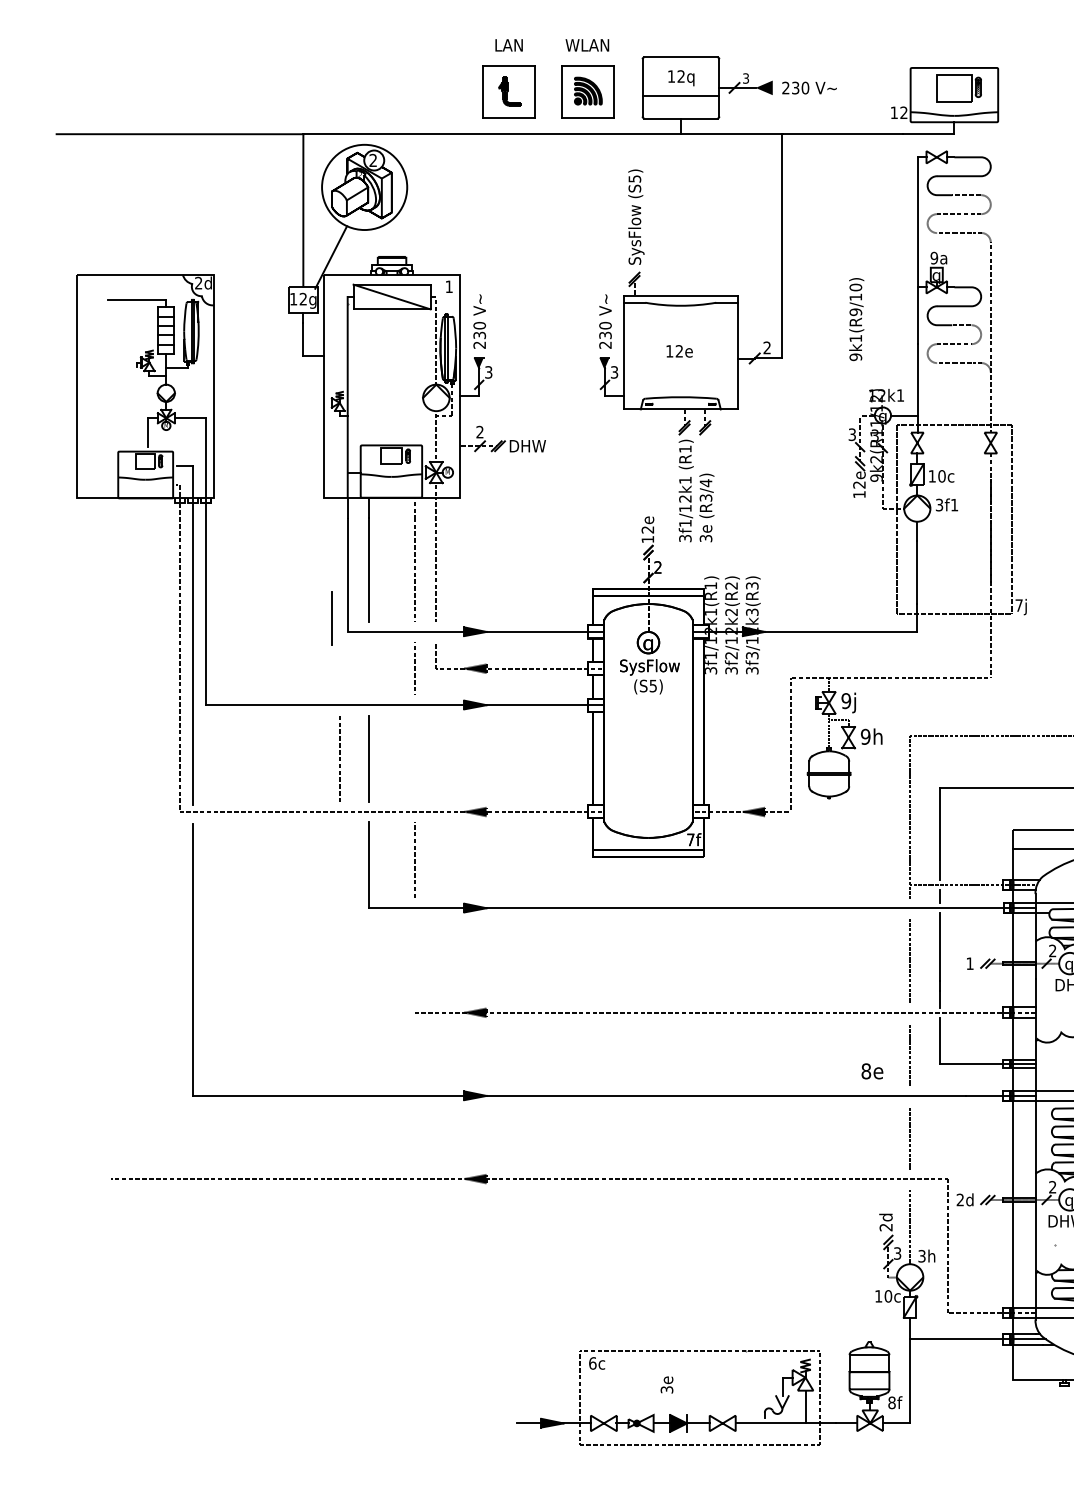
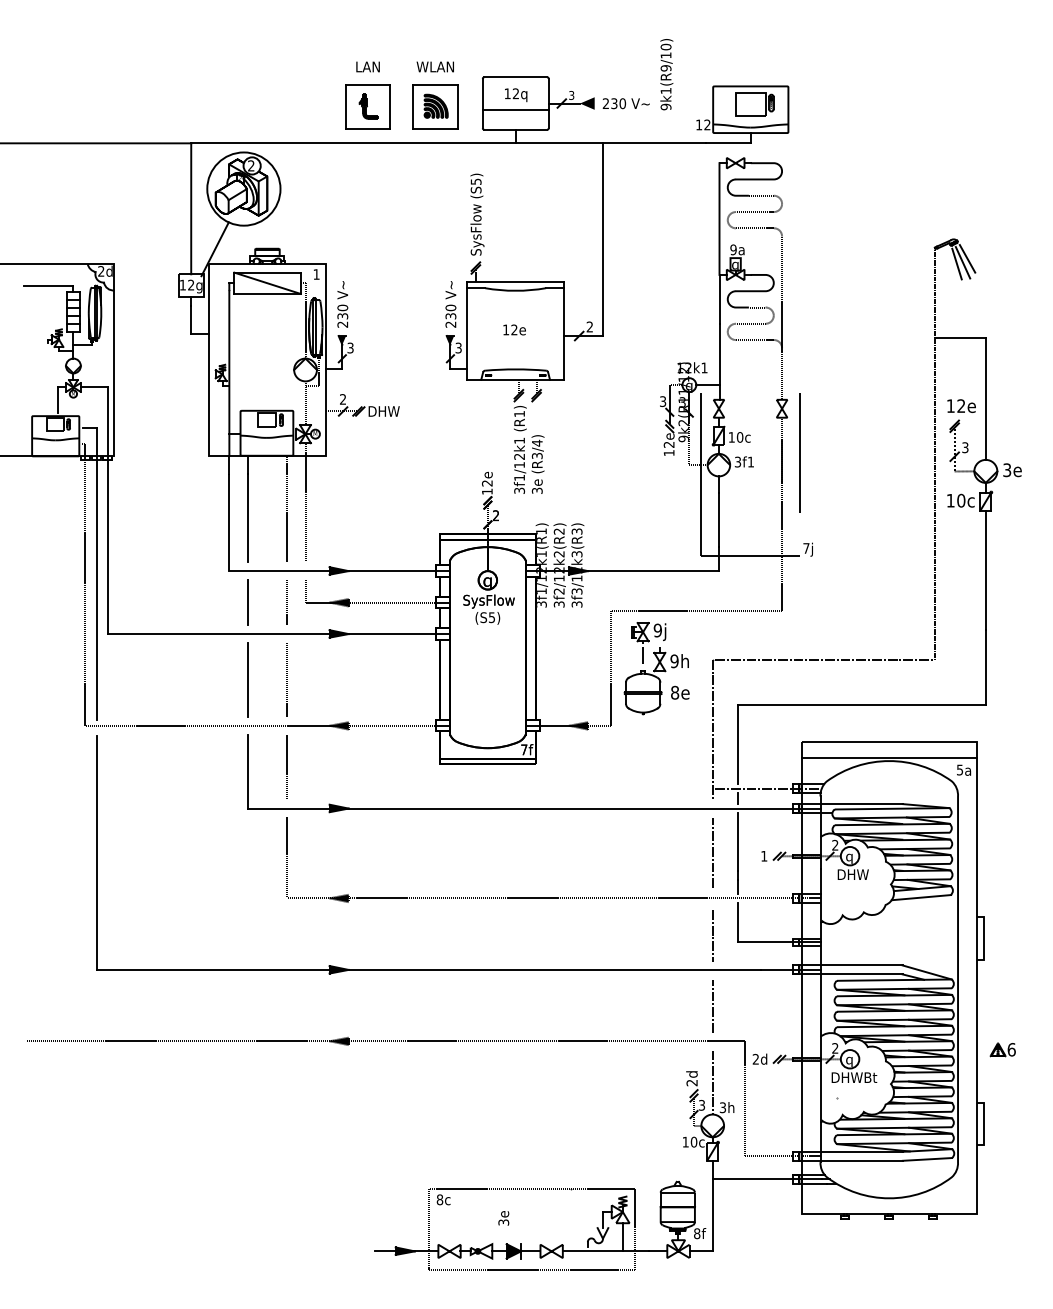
text: (856, 319) -> (666, 74), moved
line: (331, 618) -> (247, 602), moved
line: (338, 758) -> (286, 679), moved
line: (415, 965) -> (287, 857), added
text: (872, 1071) -> (680, 692), moved
text: (592, 1363) -> (439, 1199), 6c -> 8c

